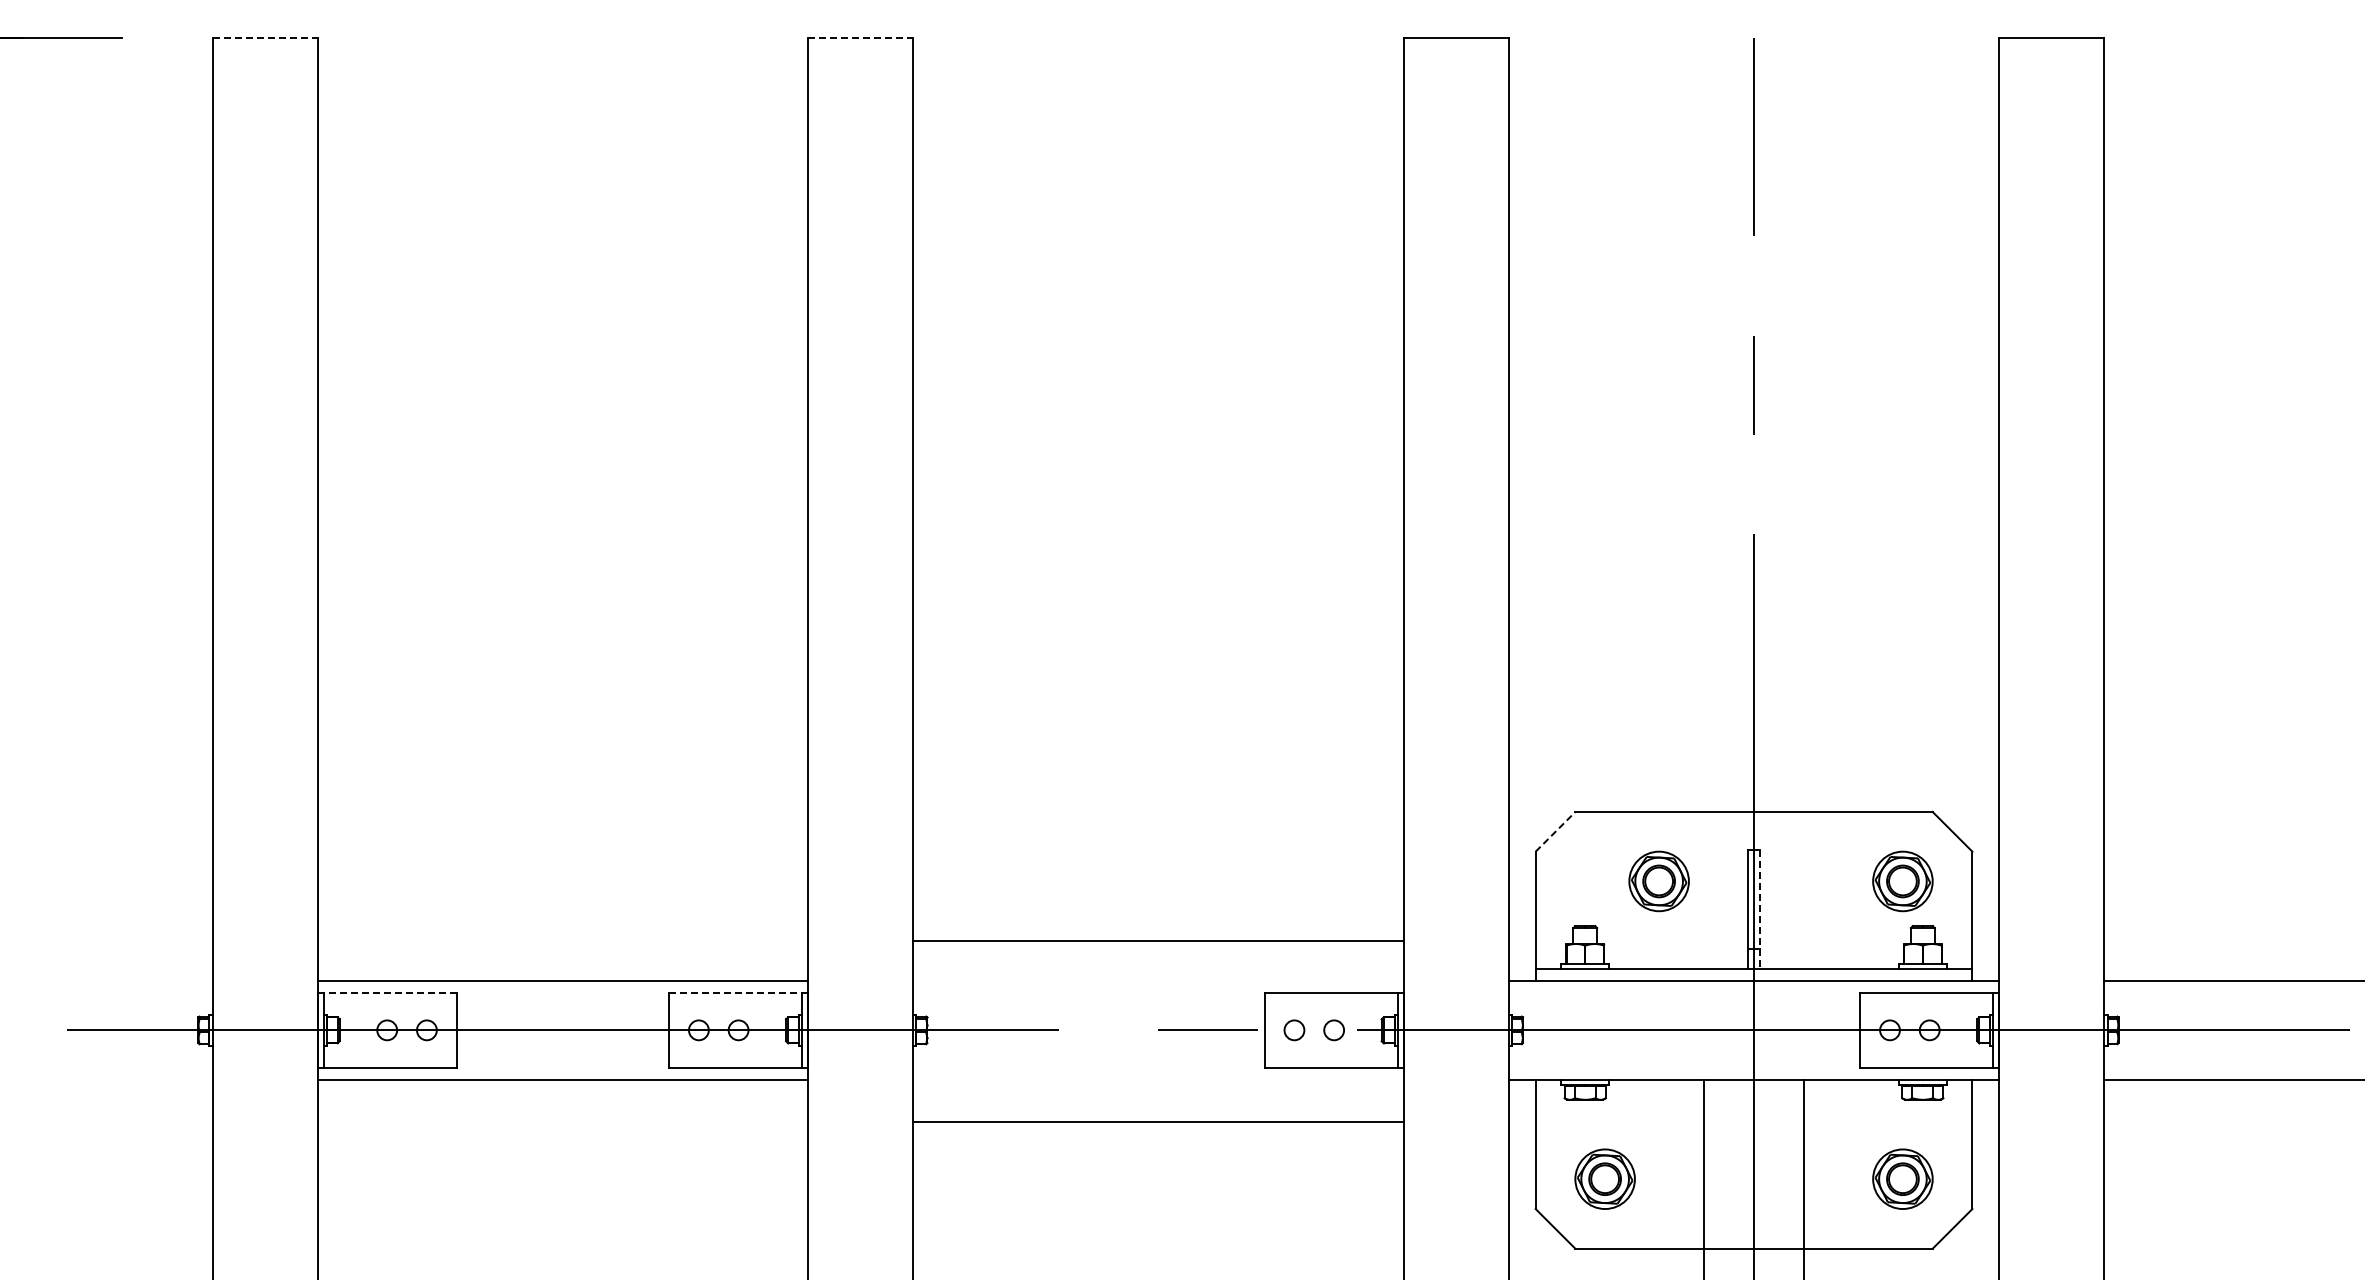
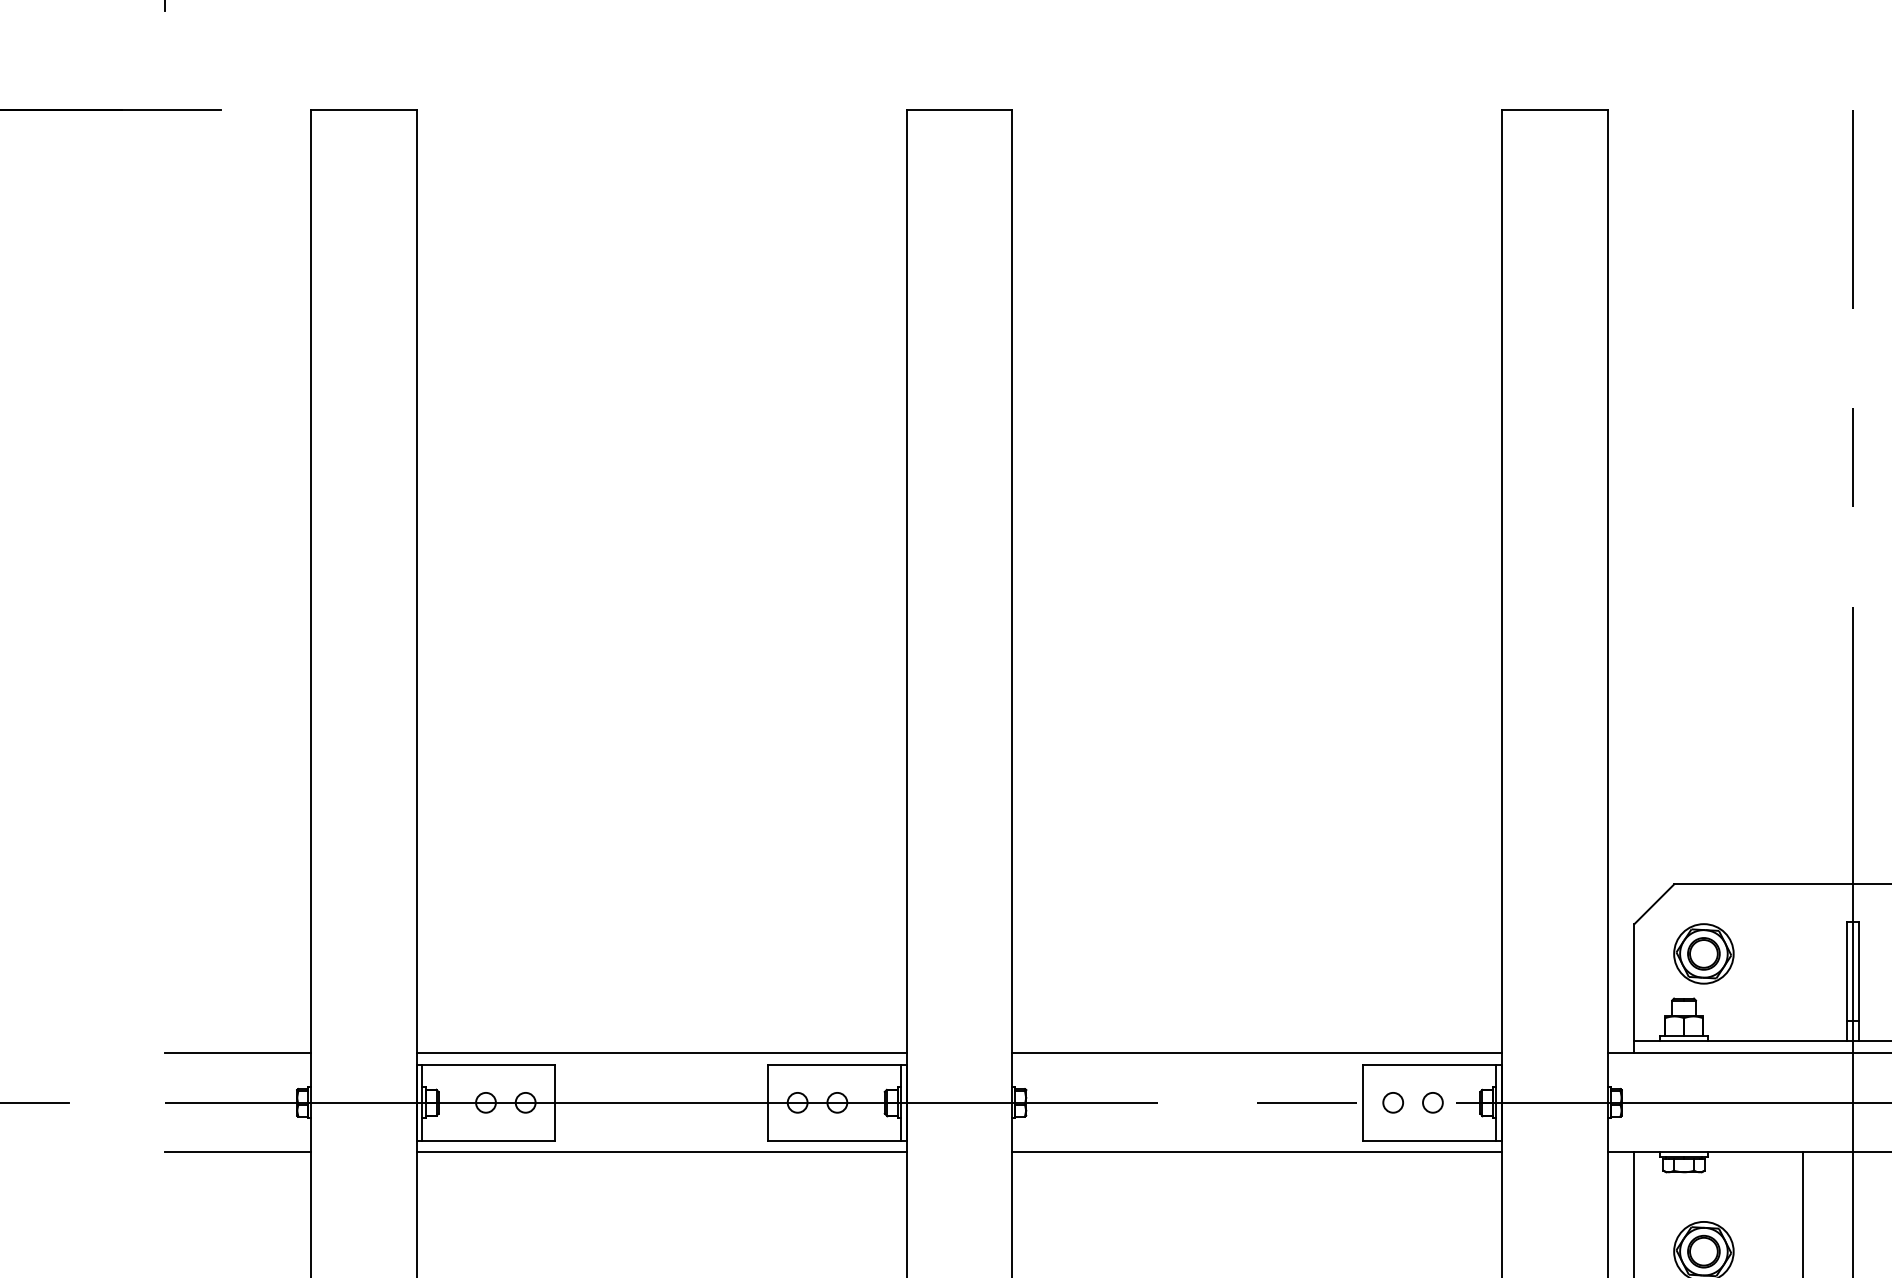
line: (265, 37) -> (364, 109), dashed -> solid
line: (860, 37) -> (959, 109), dashed -> solid
line: (1555, 831) -> (1654, 903), dashed -> solid
part: (1658, 881) -> (1703, 953), moved
line: (1759, 909) -> (1858, 981), dashed -> solid
line: (1158, 940) -> (1257, 1052), moved
line: (139, 980) -> (238, 1052), added
line: (387, 992) -> (486, 1064), dashed -> solid
line: (738, 992) -> (837, 1064), dashed -> solid
line: (139, 1079) -> (238, 1151), added
line: (1158, 1121) -> (1257, 1151), moved

